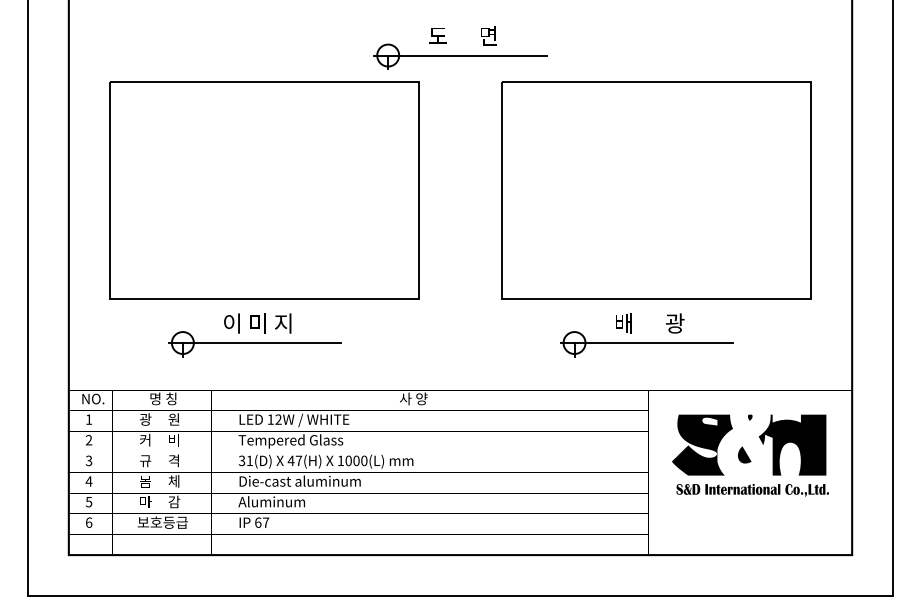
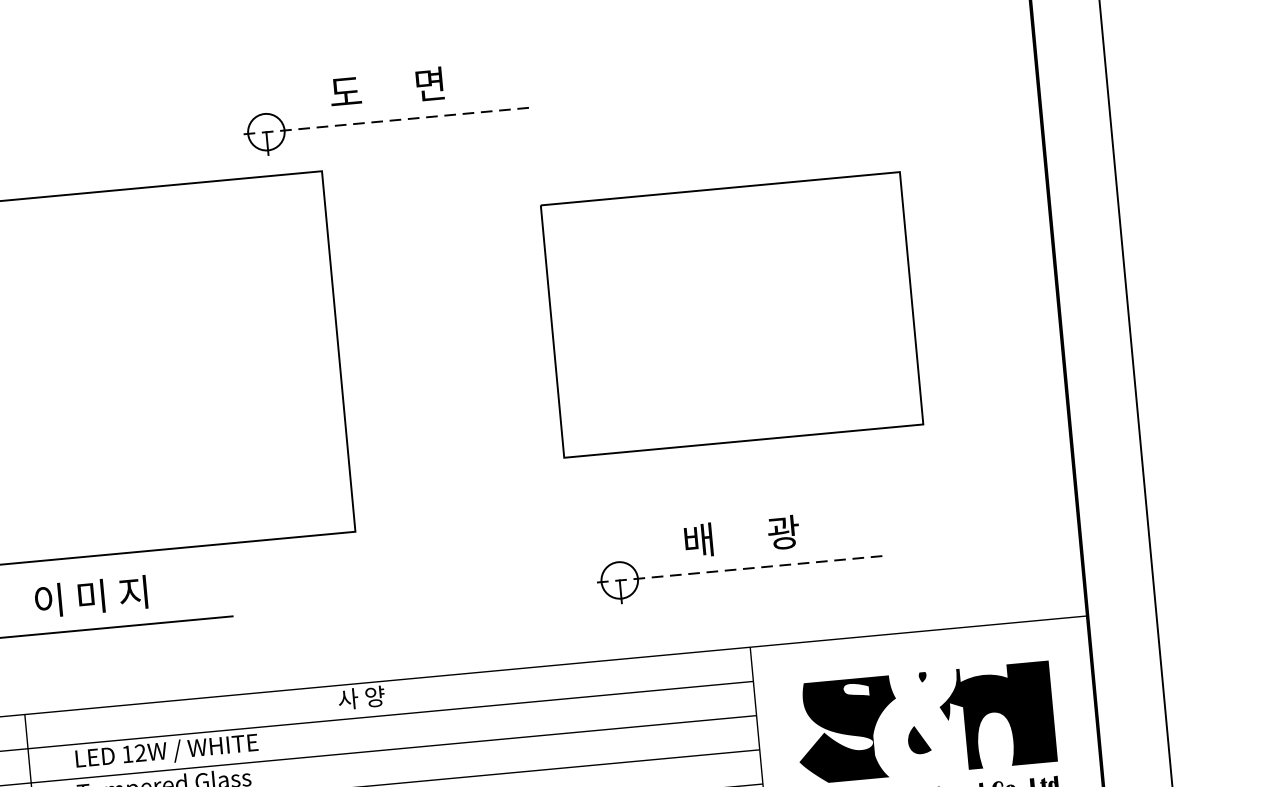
line: (460, 55) -> (386, 120), solid -> dashed
part: (656, 190) -> (732, 314), size x0.7
line: (647, 343) -> (740, 569), solid -> dashed

